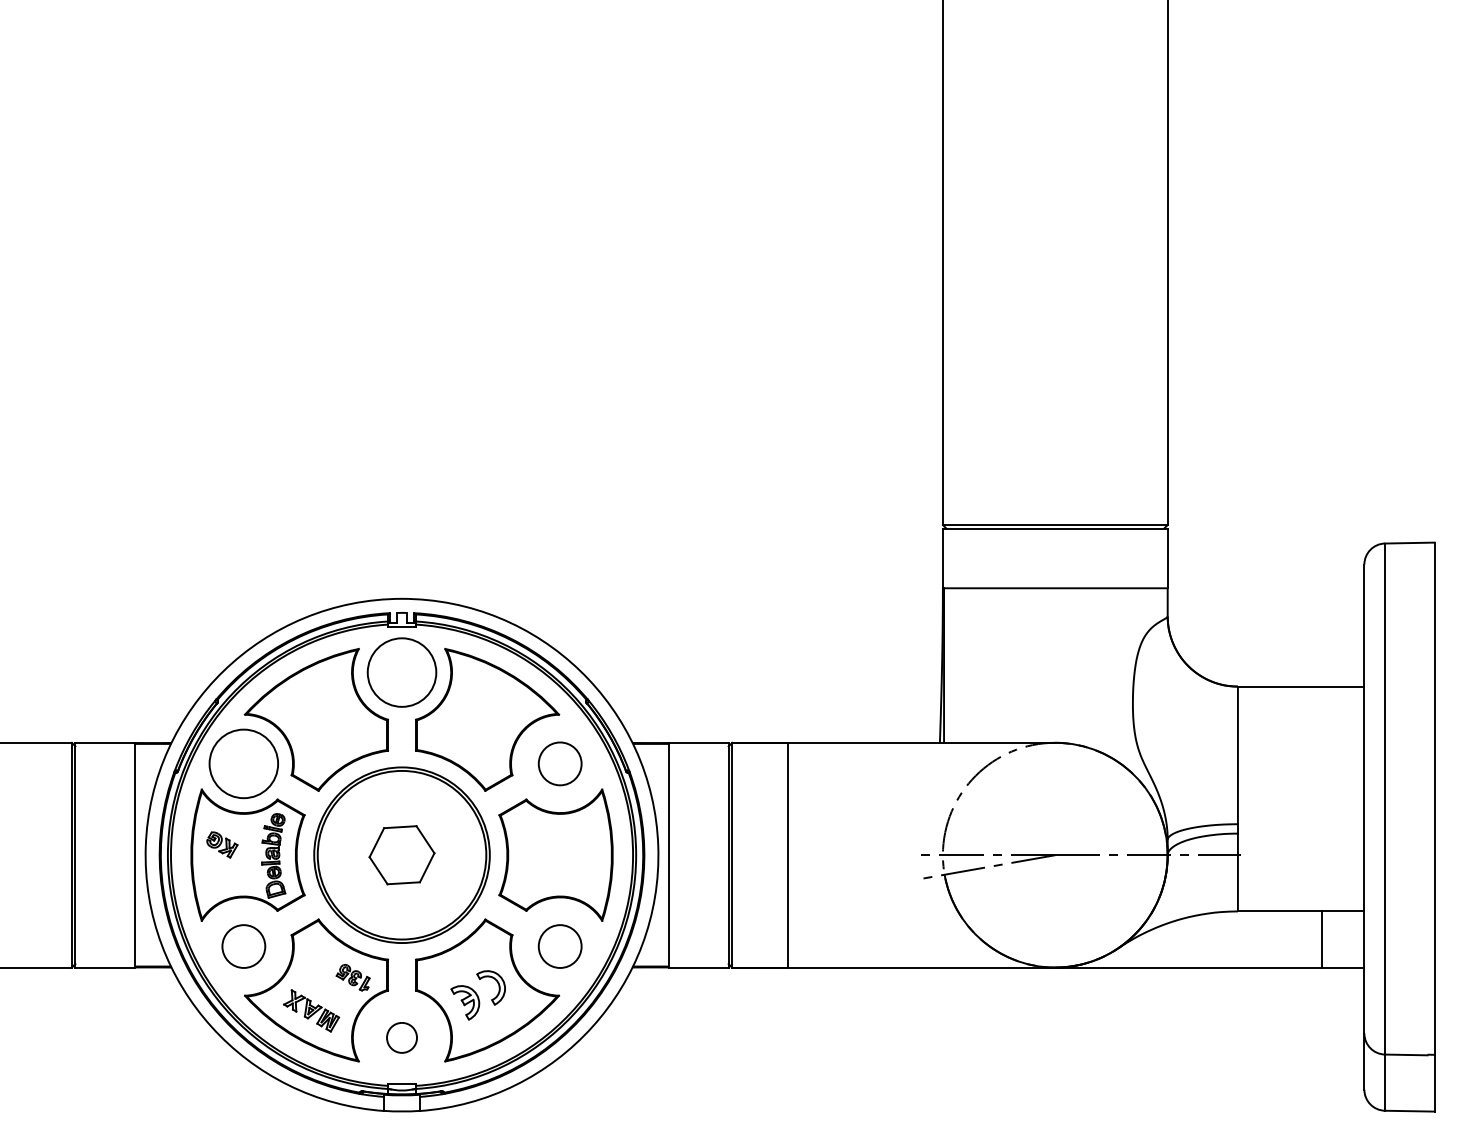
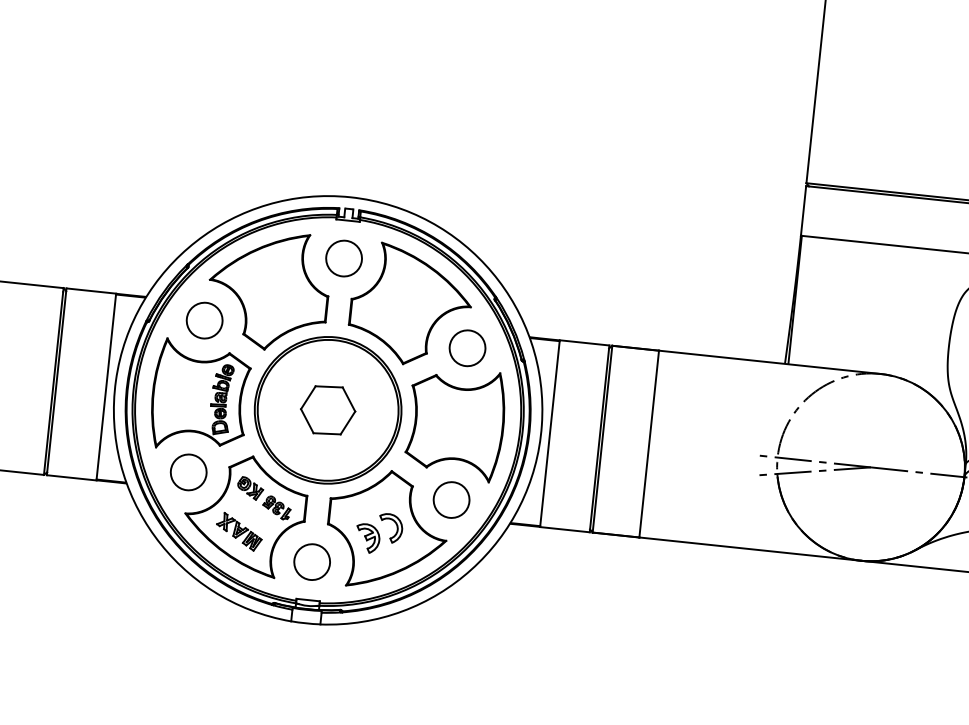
circle: (401, 672) -> (343, 258), size x0.62
circle: (243, 763) -> (204, 320), size x0.62
part: (222, 844) -> (250, 488), moved
circle: (401, 1037) -> (311, 561), size x1.43

